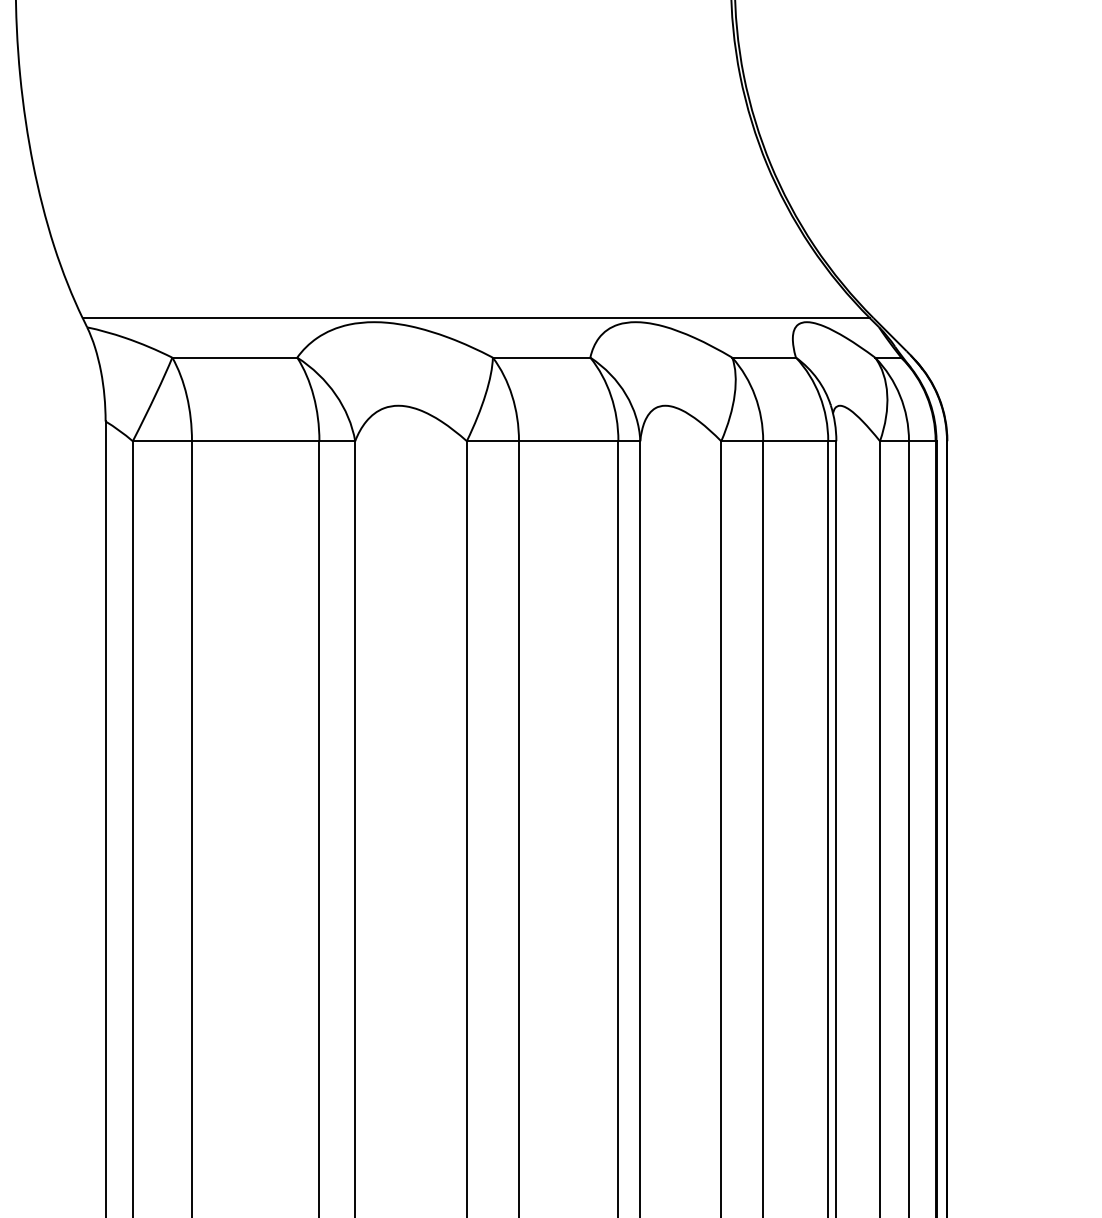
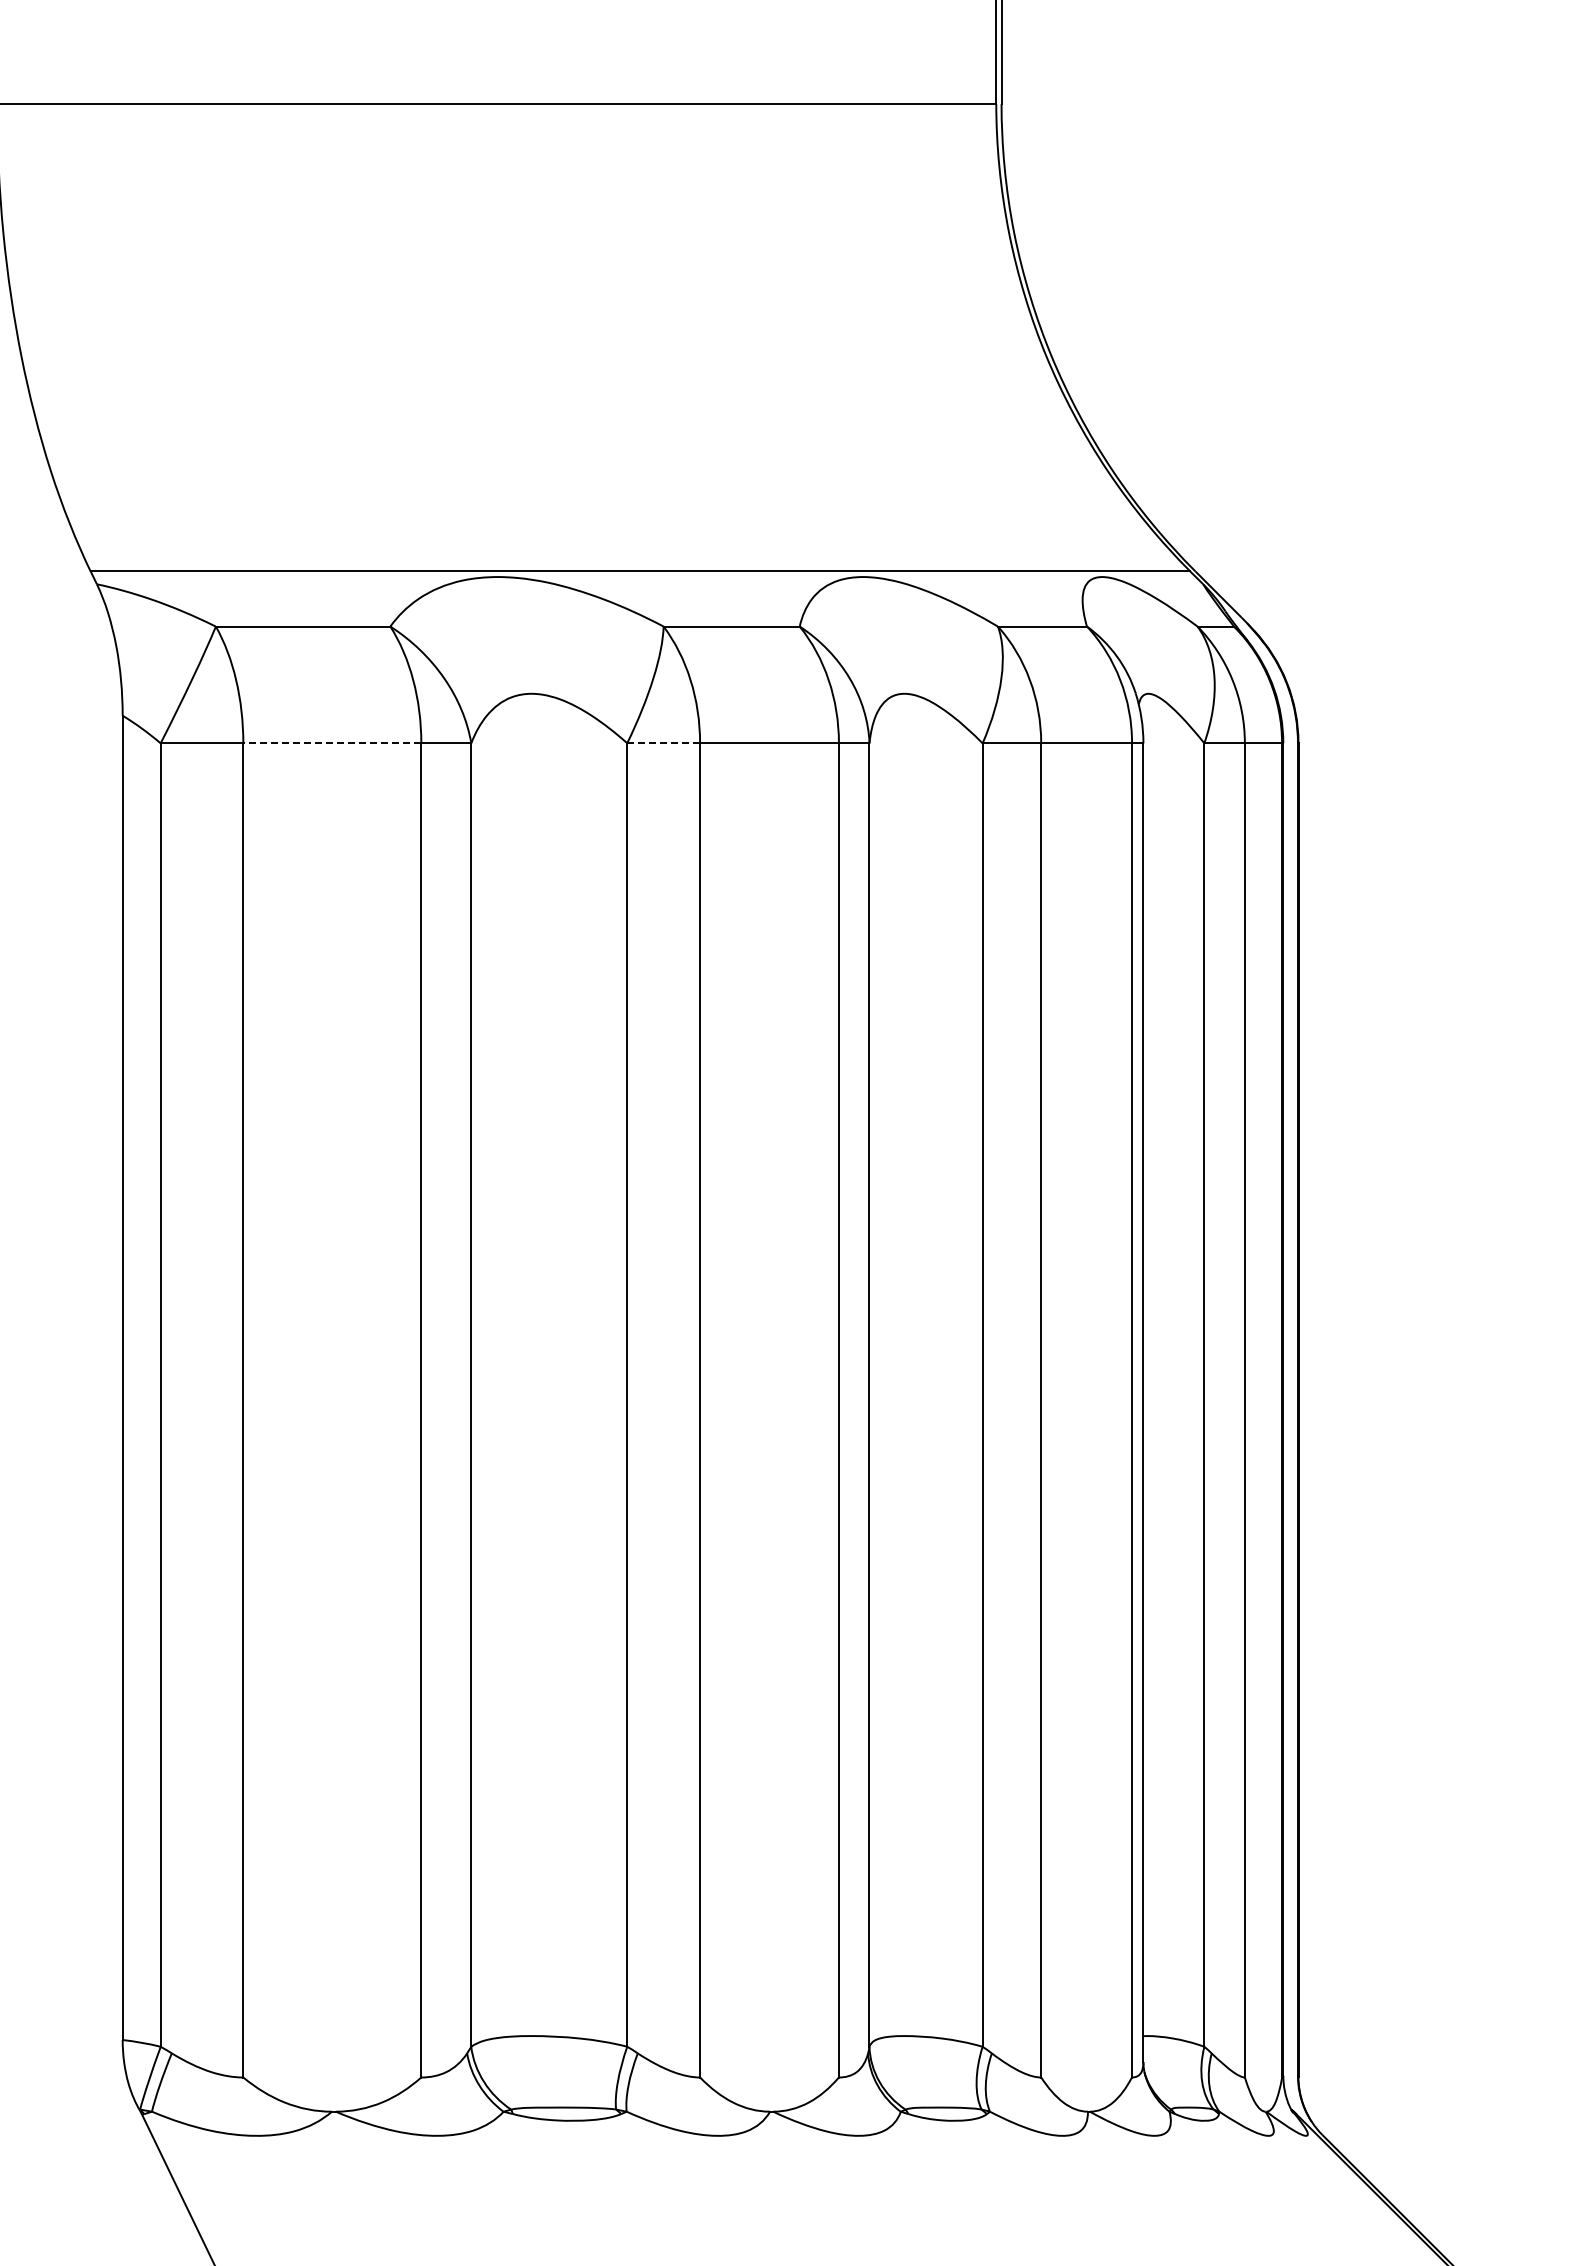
line: (255, 441) -> (332, 743), solid -> dashed
line: (493, 441) -> (664, 743), solid -> dashed

